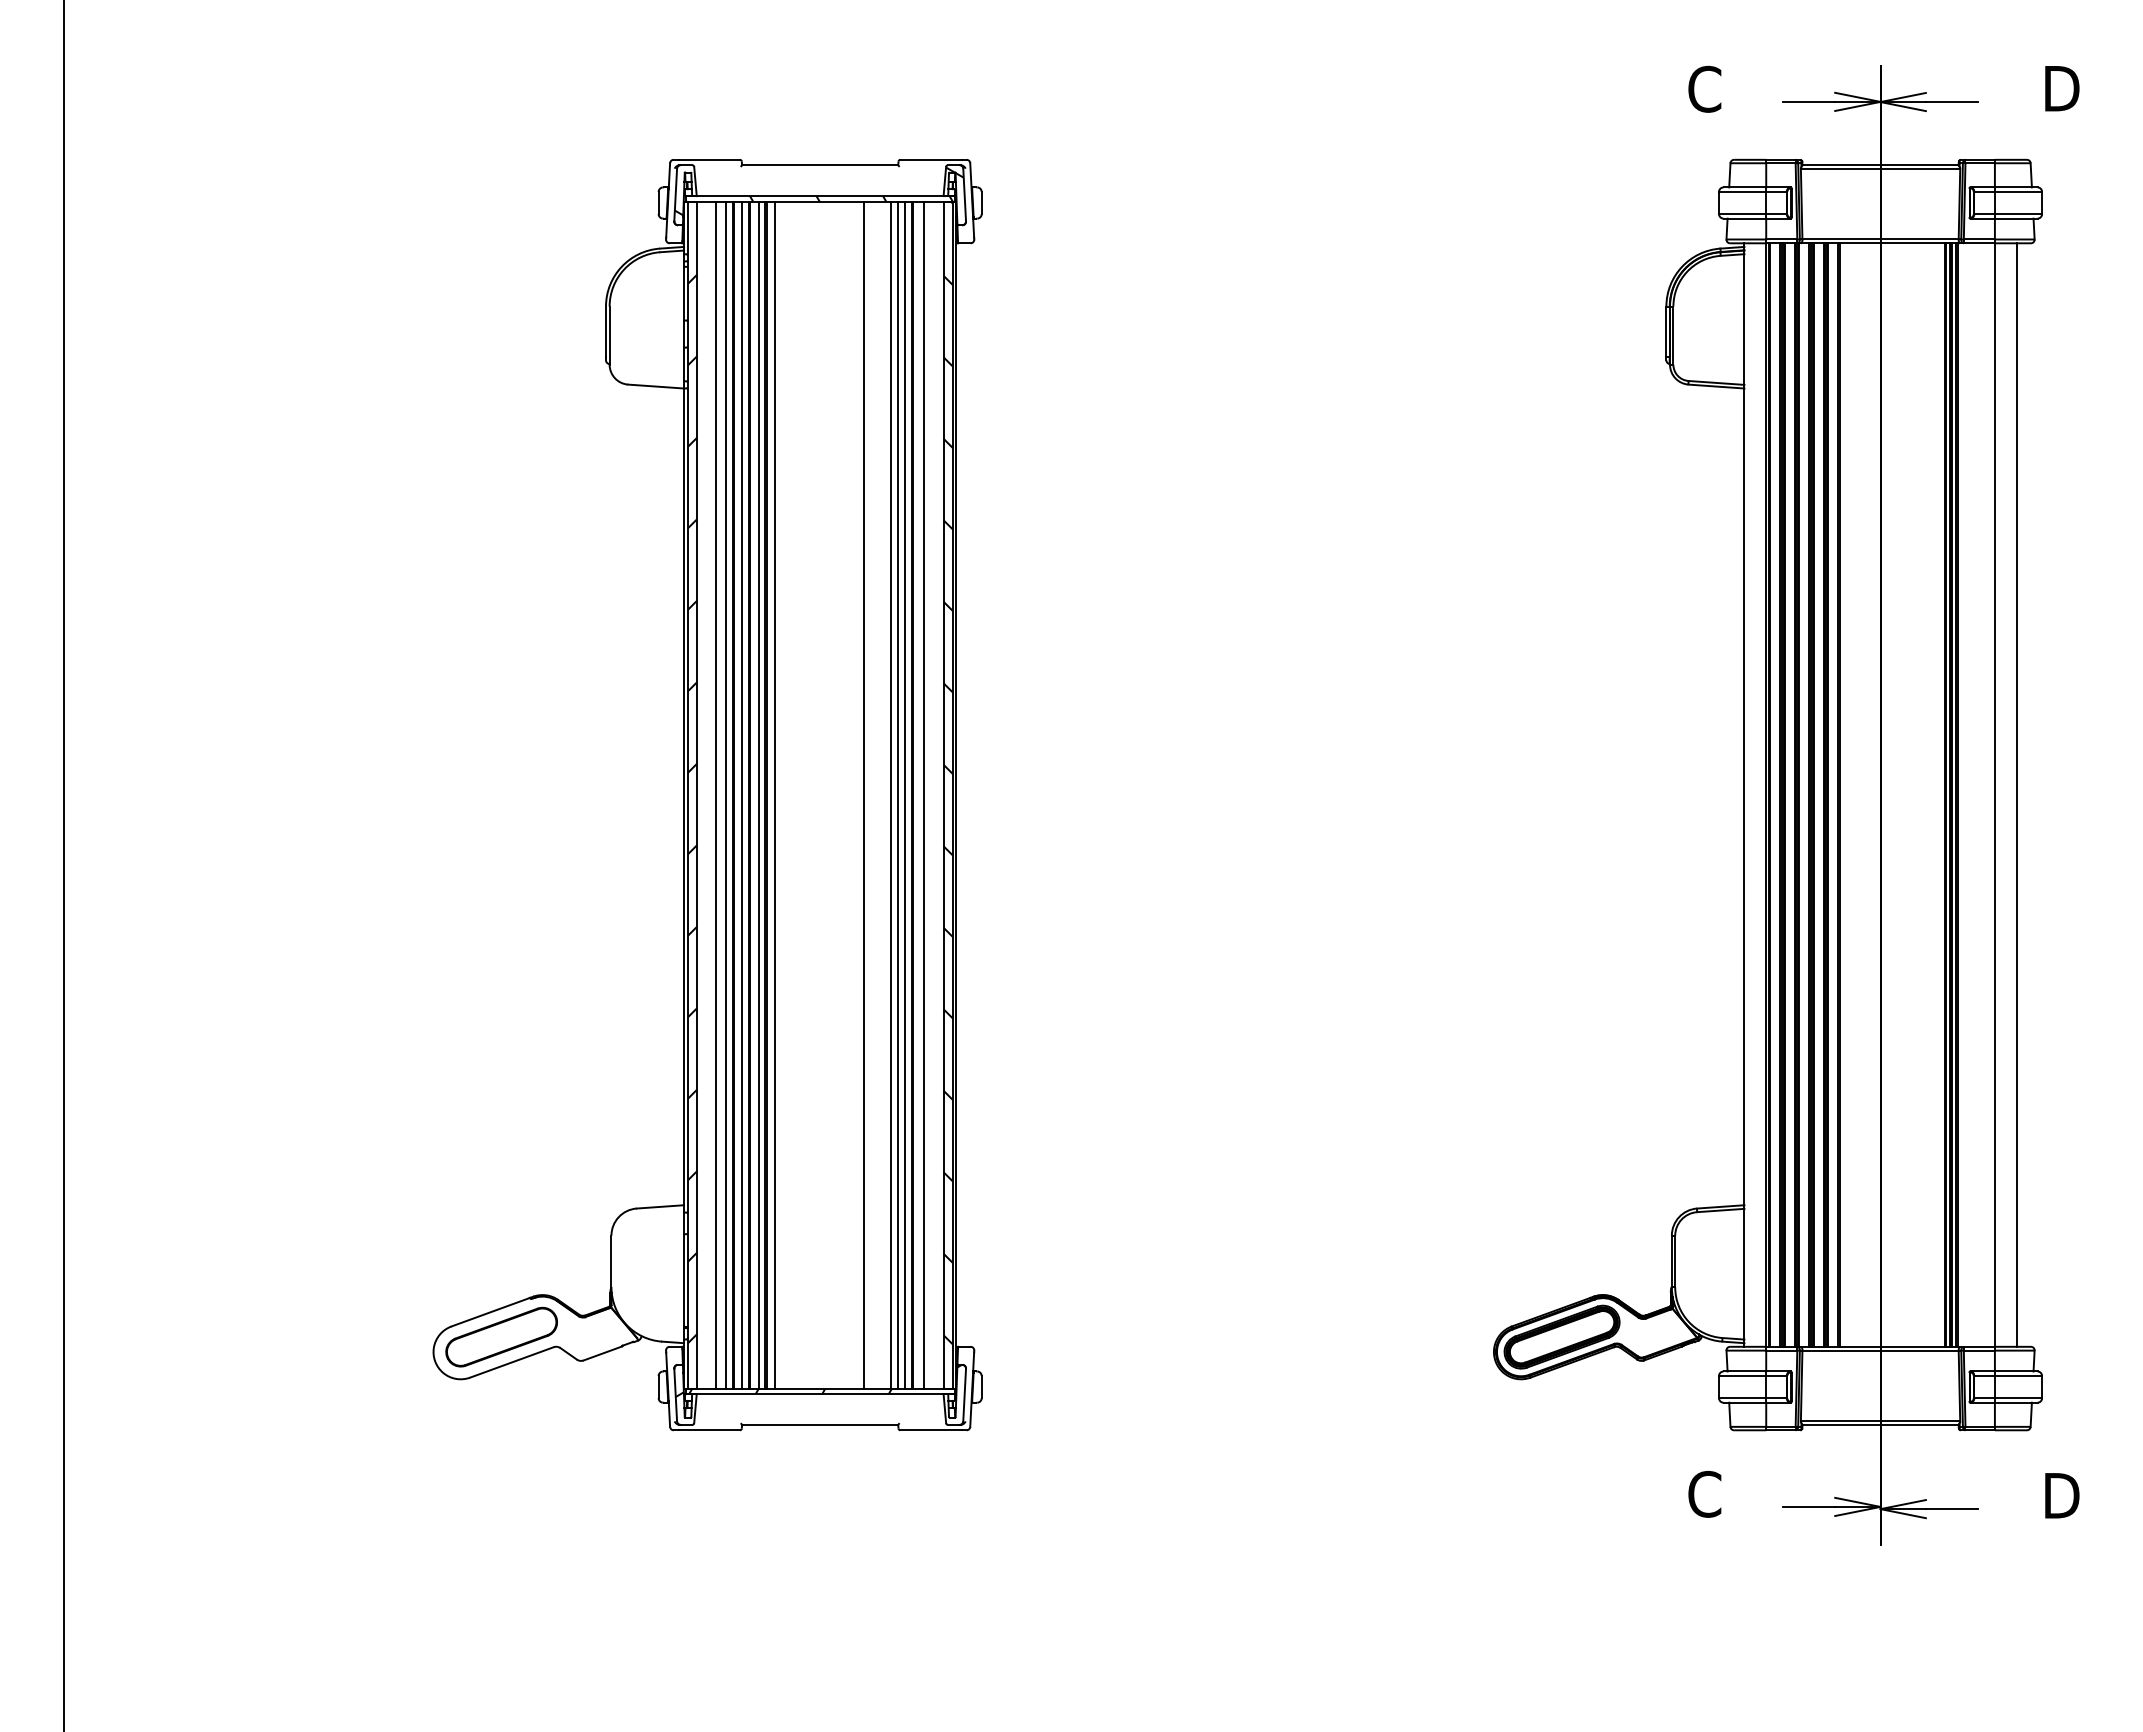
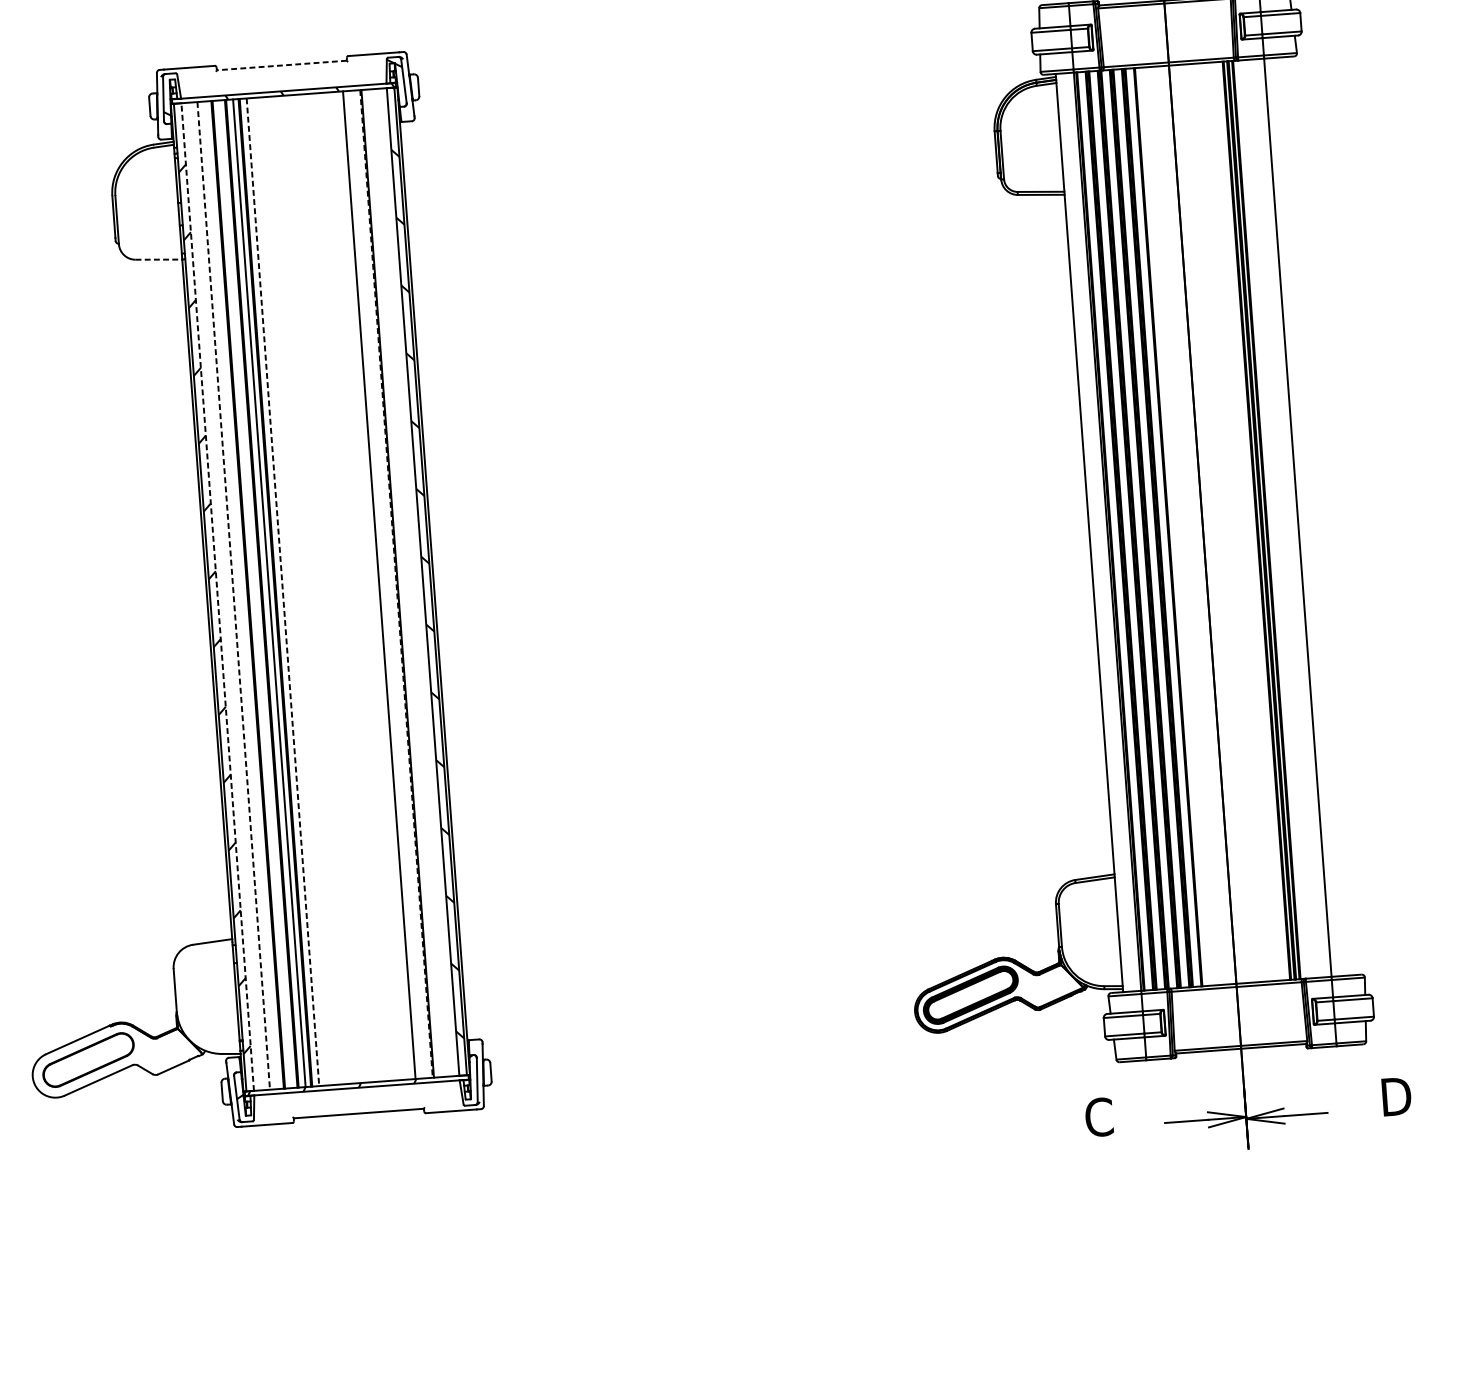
line: (819, 165) -> (281, 65), solid -> dashed
line: (656, 386) -> (159, 259), solid -> dashed
line: (696, 794) -> (217, 596), solid -> dashed
line: (726, 794) -> (242, 594), removed
line: (742, 794) -> (255, 593), removed
line: (864, 794) -> (357, 586), removed
line: (898, 794) -> (385, 584), removed
line: (905, 794) -> (391, 583), removed
line: (924, 794) -> (407, 582), removed
line: (2016, 794) -> (1315, 515), removed
line: (715, 795) -> (233, 596), solid -> dashed
line: (775, 795) -> (283, 592), solid -> dashed
line: (911, 795) -> (396, 584), solid -> dashed

